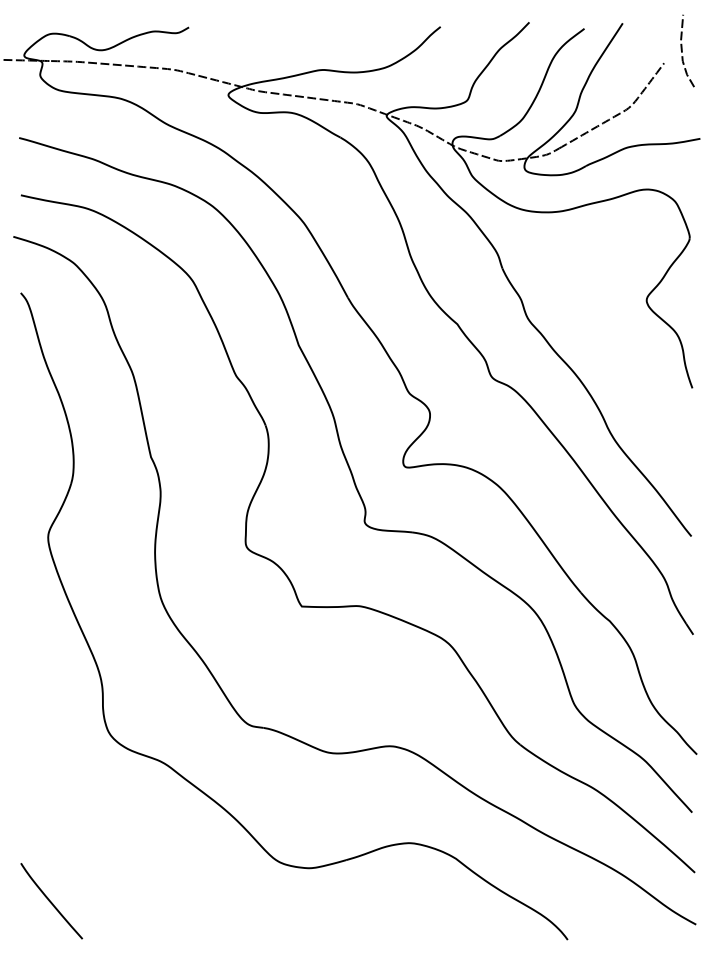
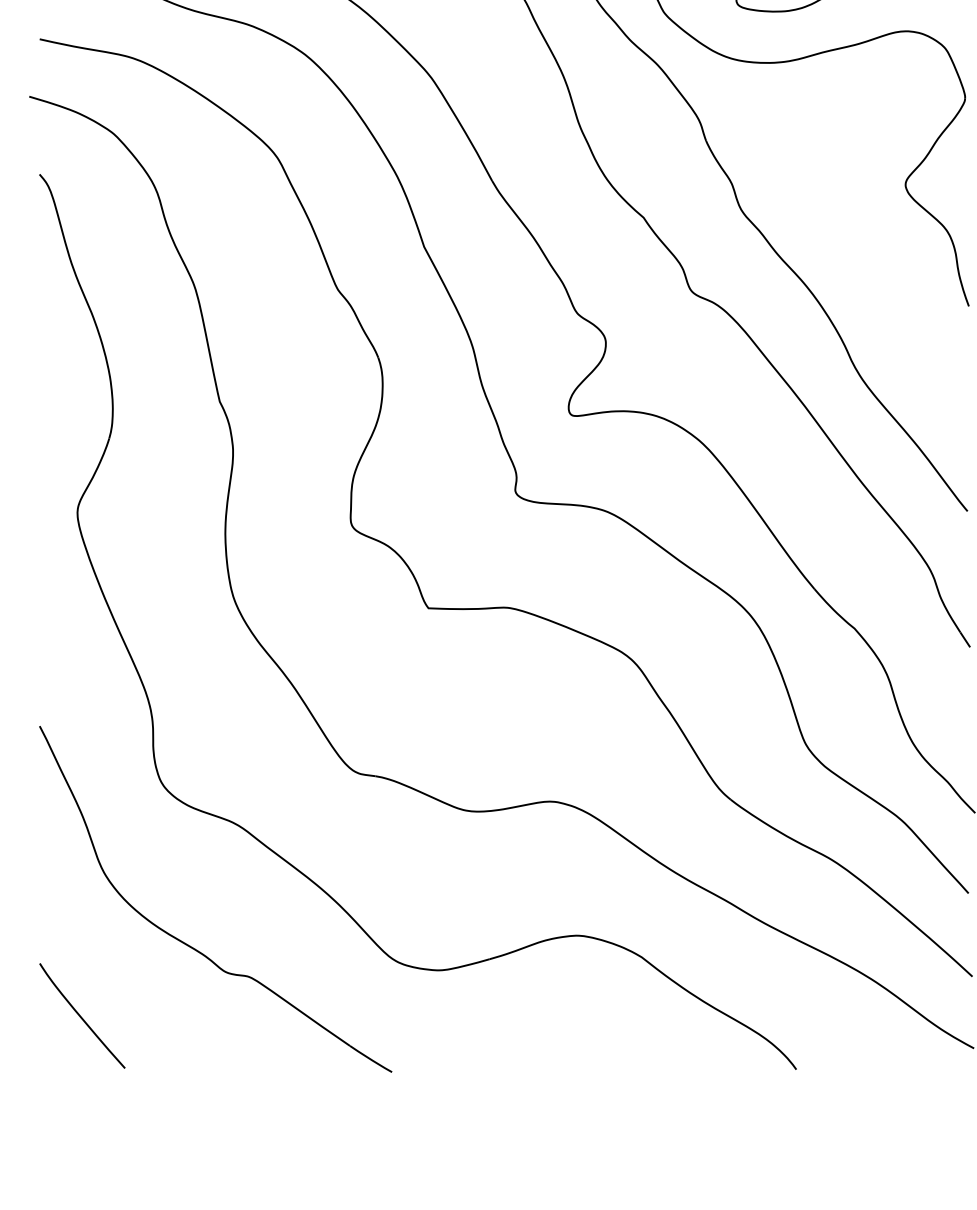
part: (127, 848) -> (187, 943), added

